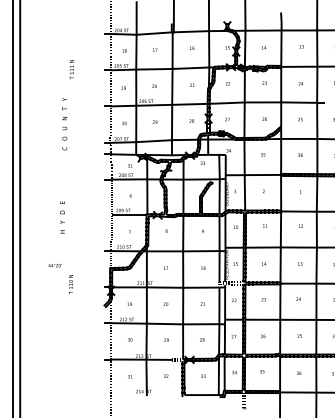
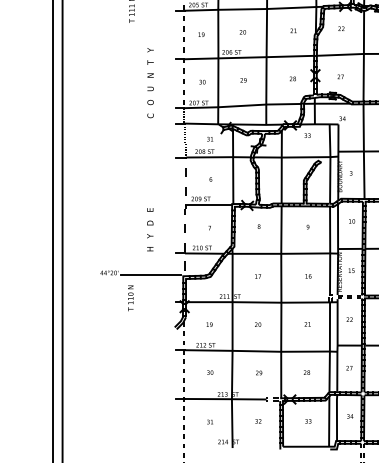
text: (64, 124) -> (150, 83), moved
text: (62, 217) -> (150, 229), moved
line: (85, 267) -> (150, 275), added

